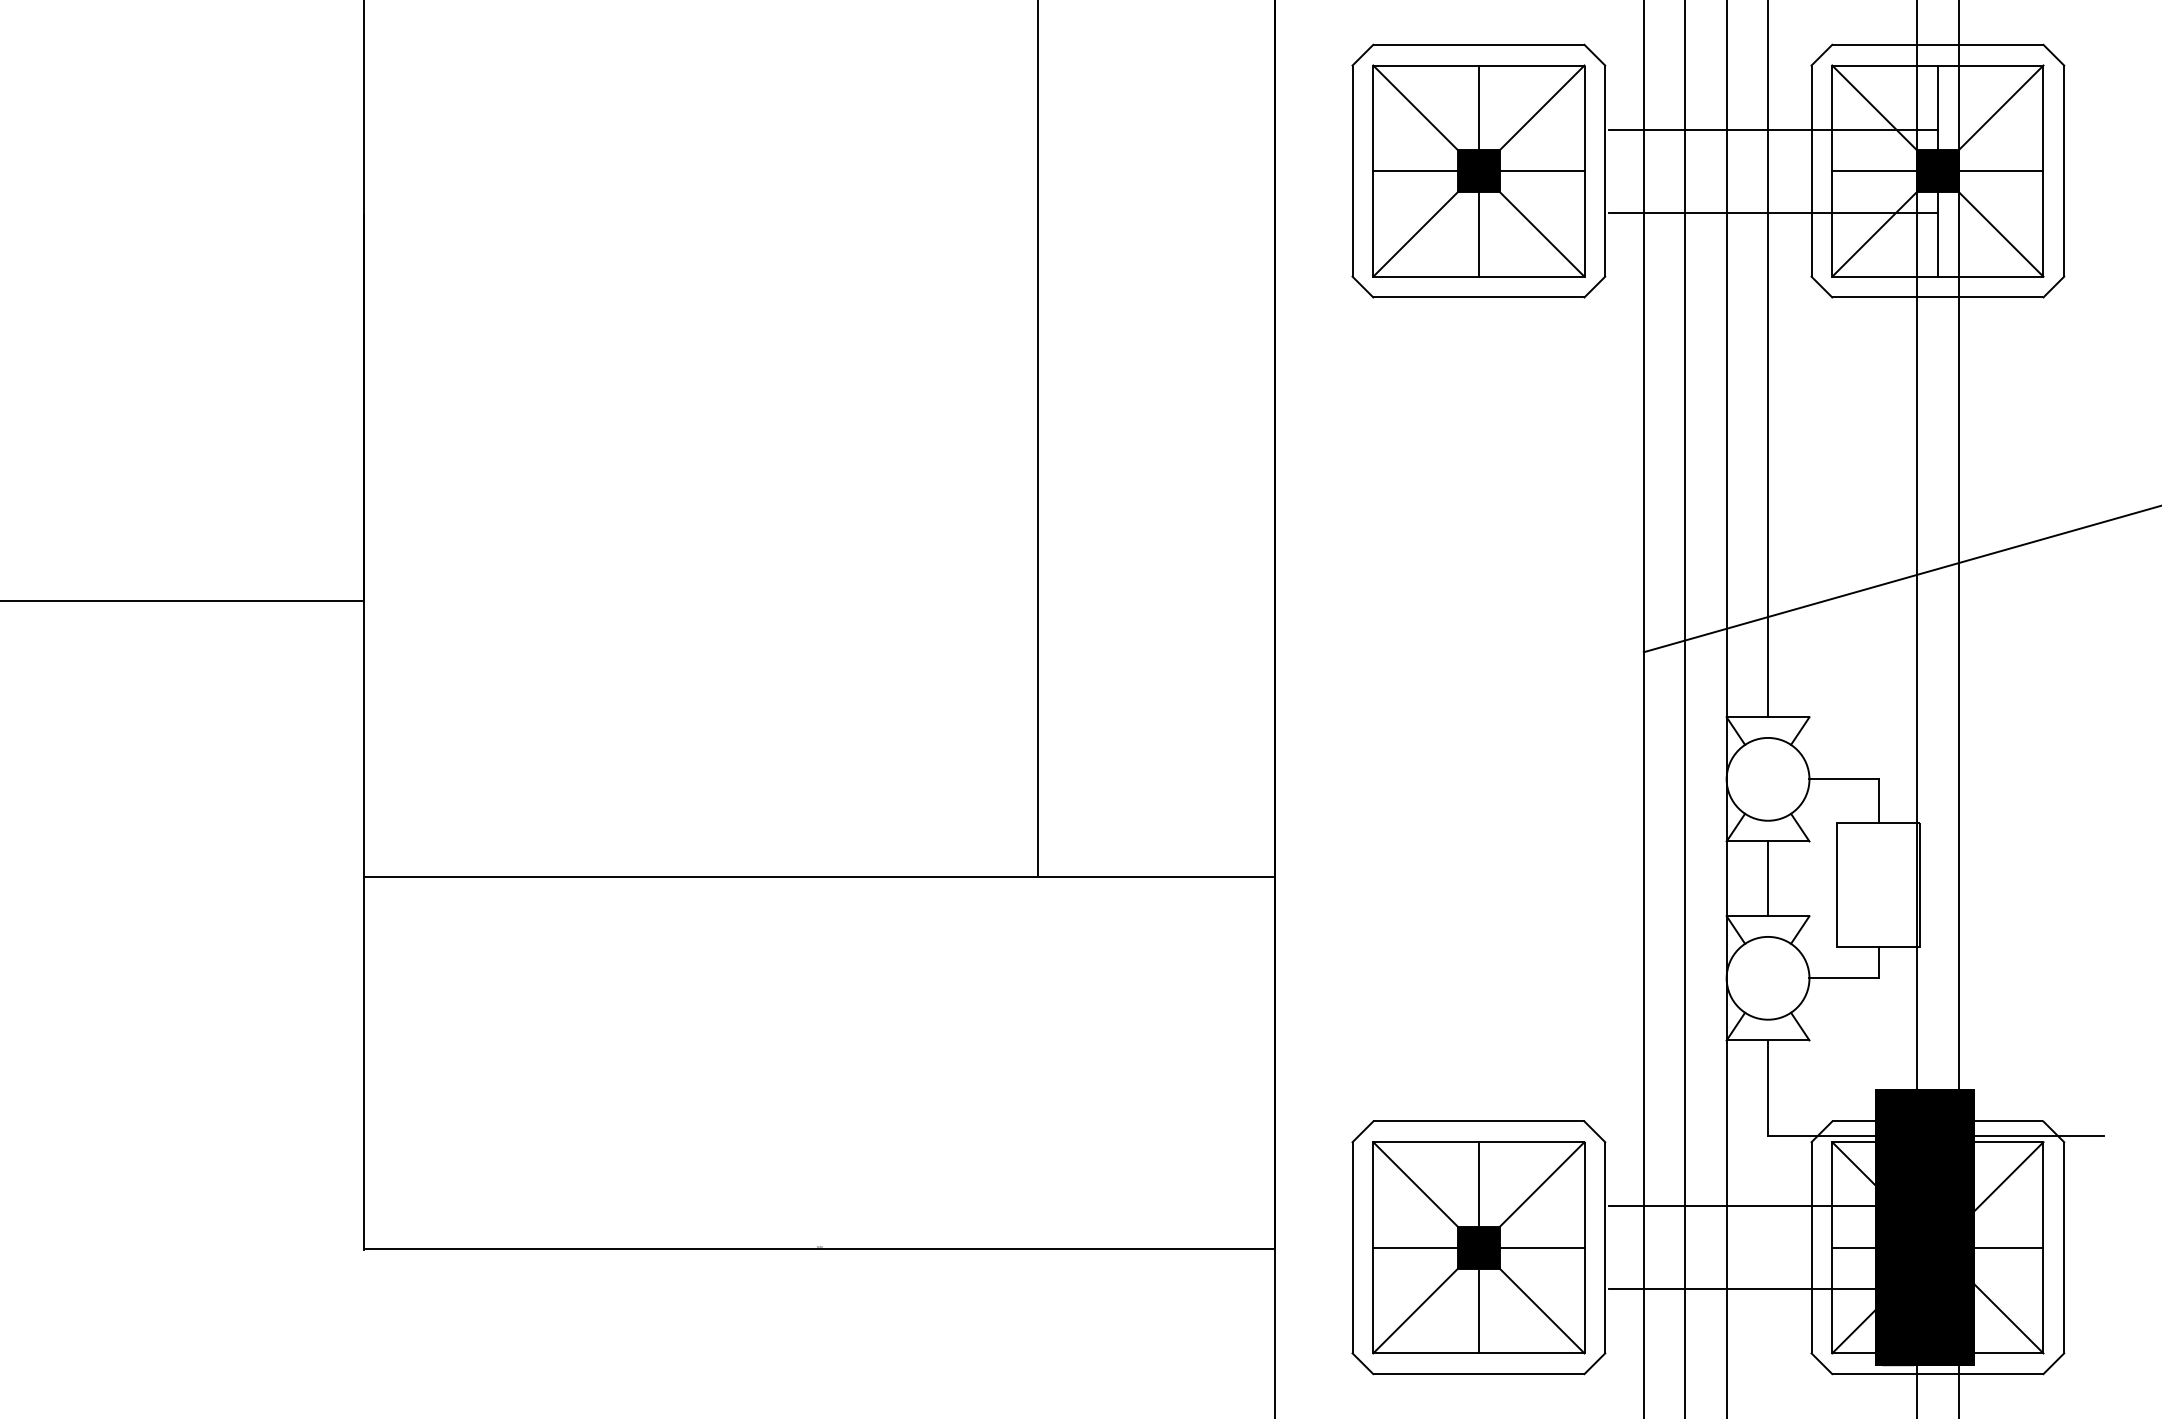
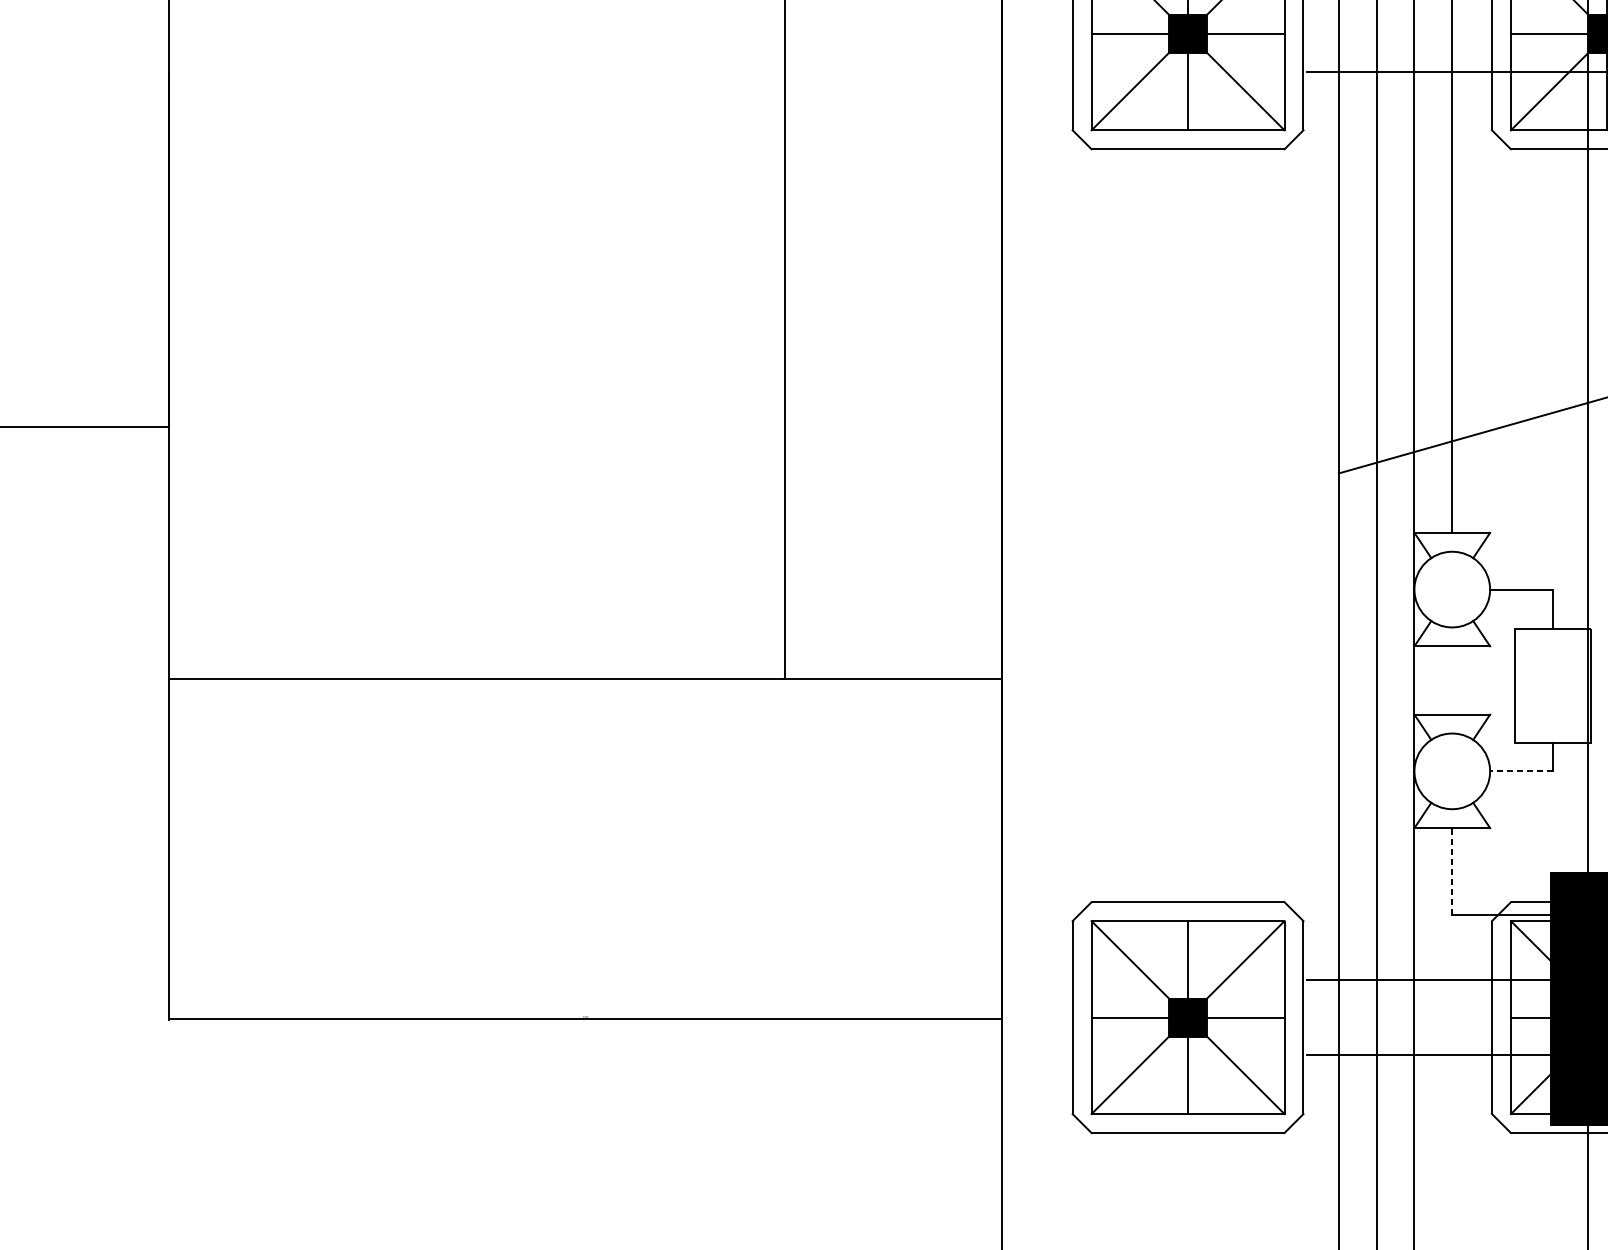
line: (1768, 878) -> (1452, 680), removed
line: (1843, 978) -> (1521, 771), solid -> dashed
line: (1768, 1088) -> (1452, 872), solid -> dashed

